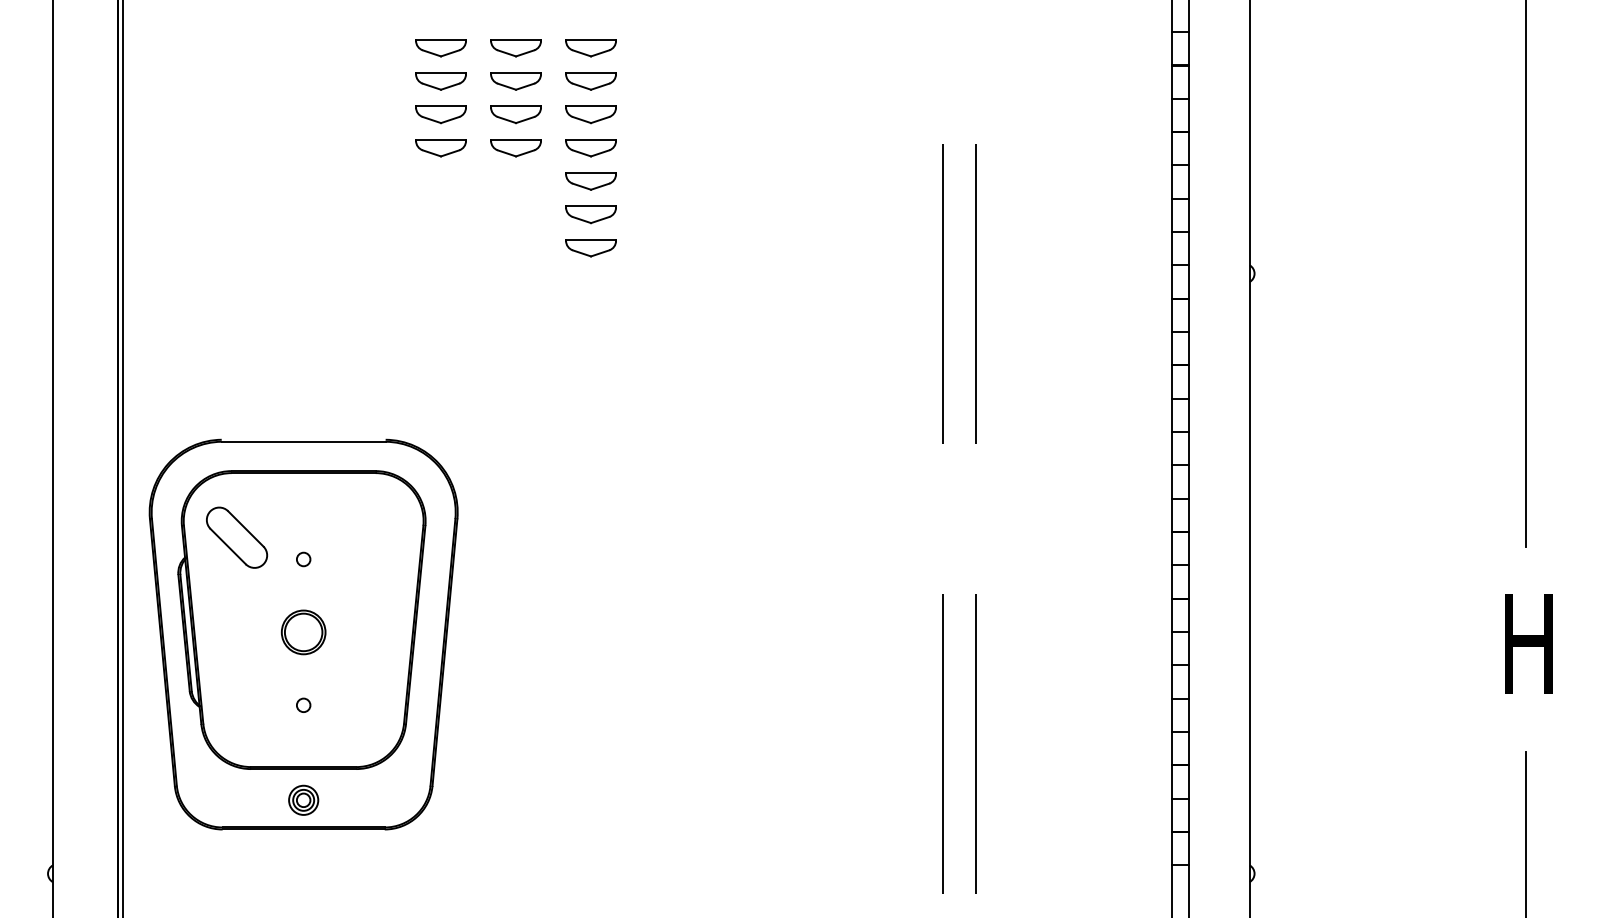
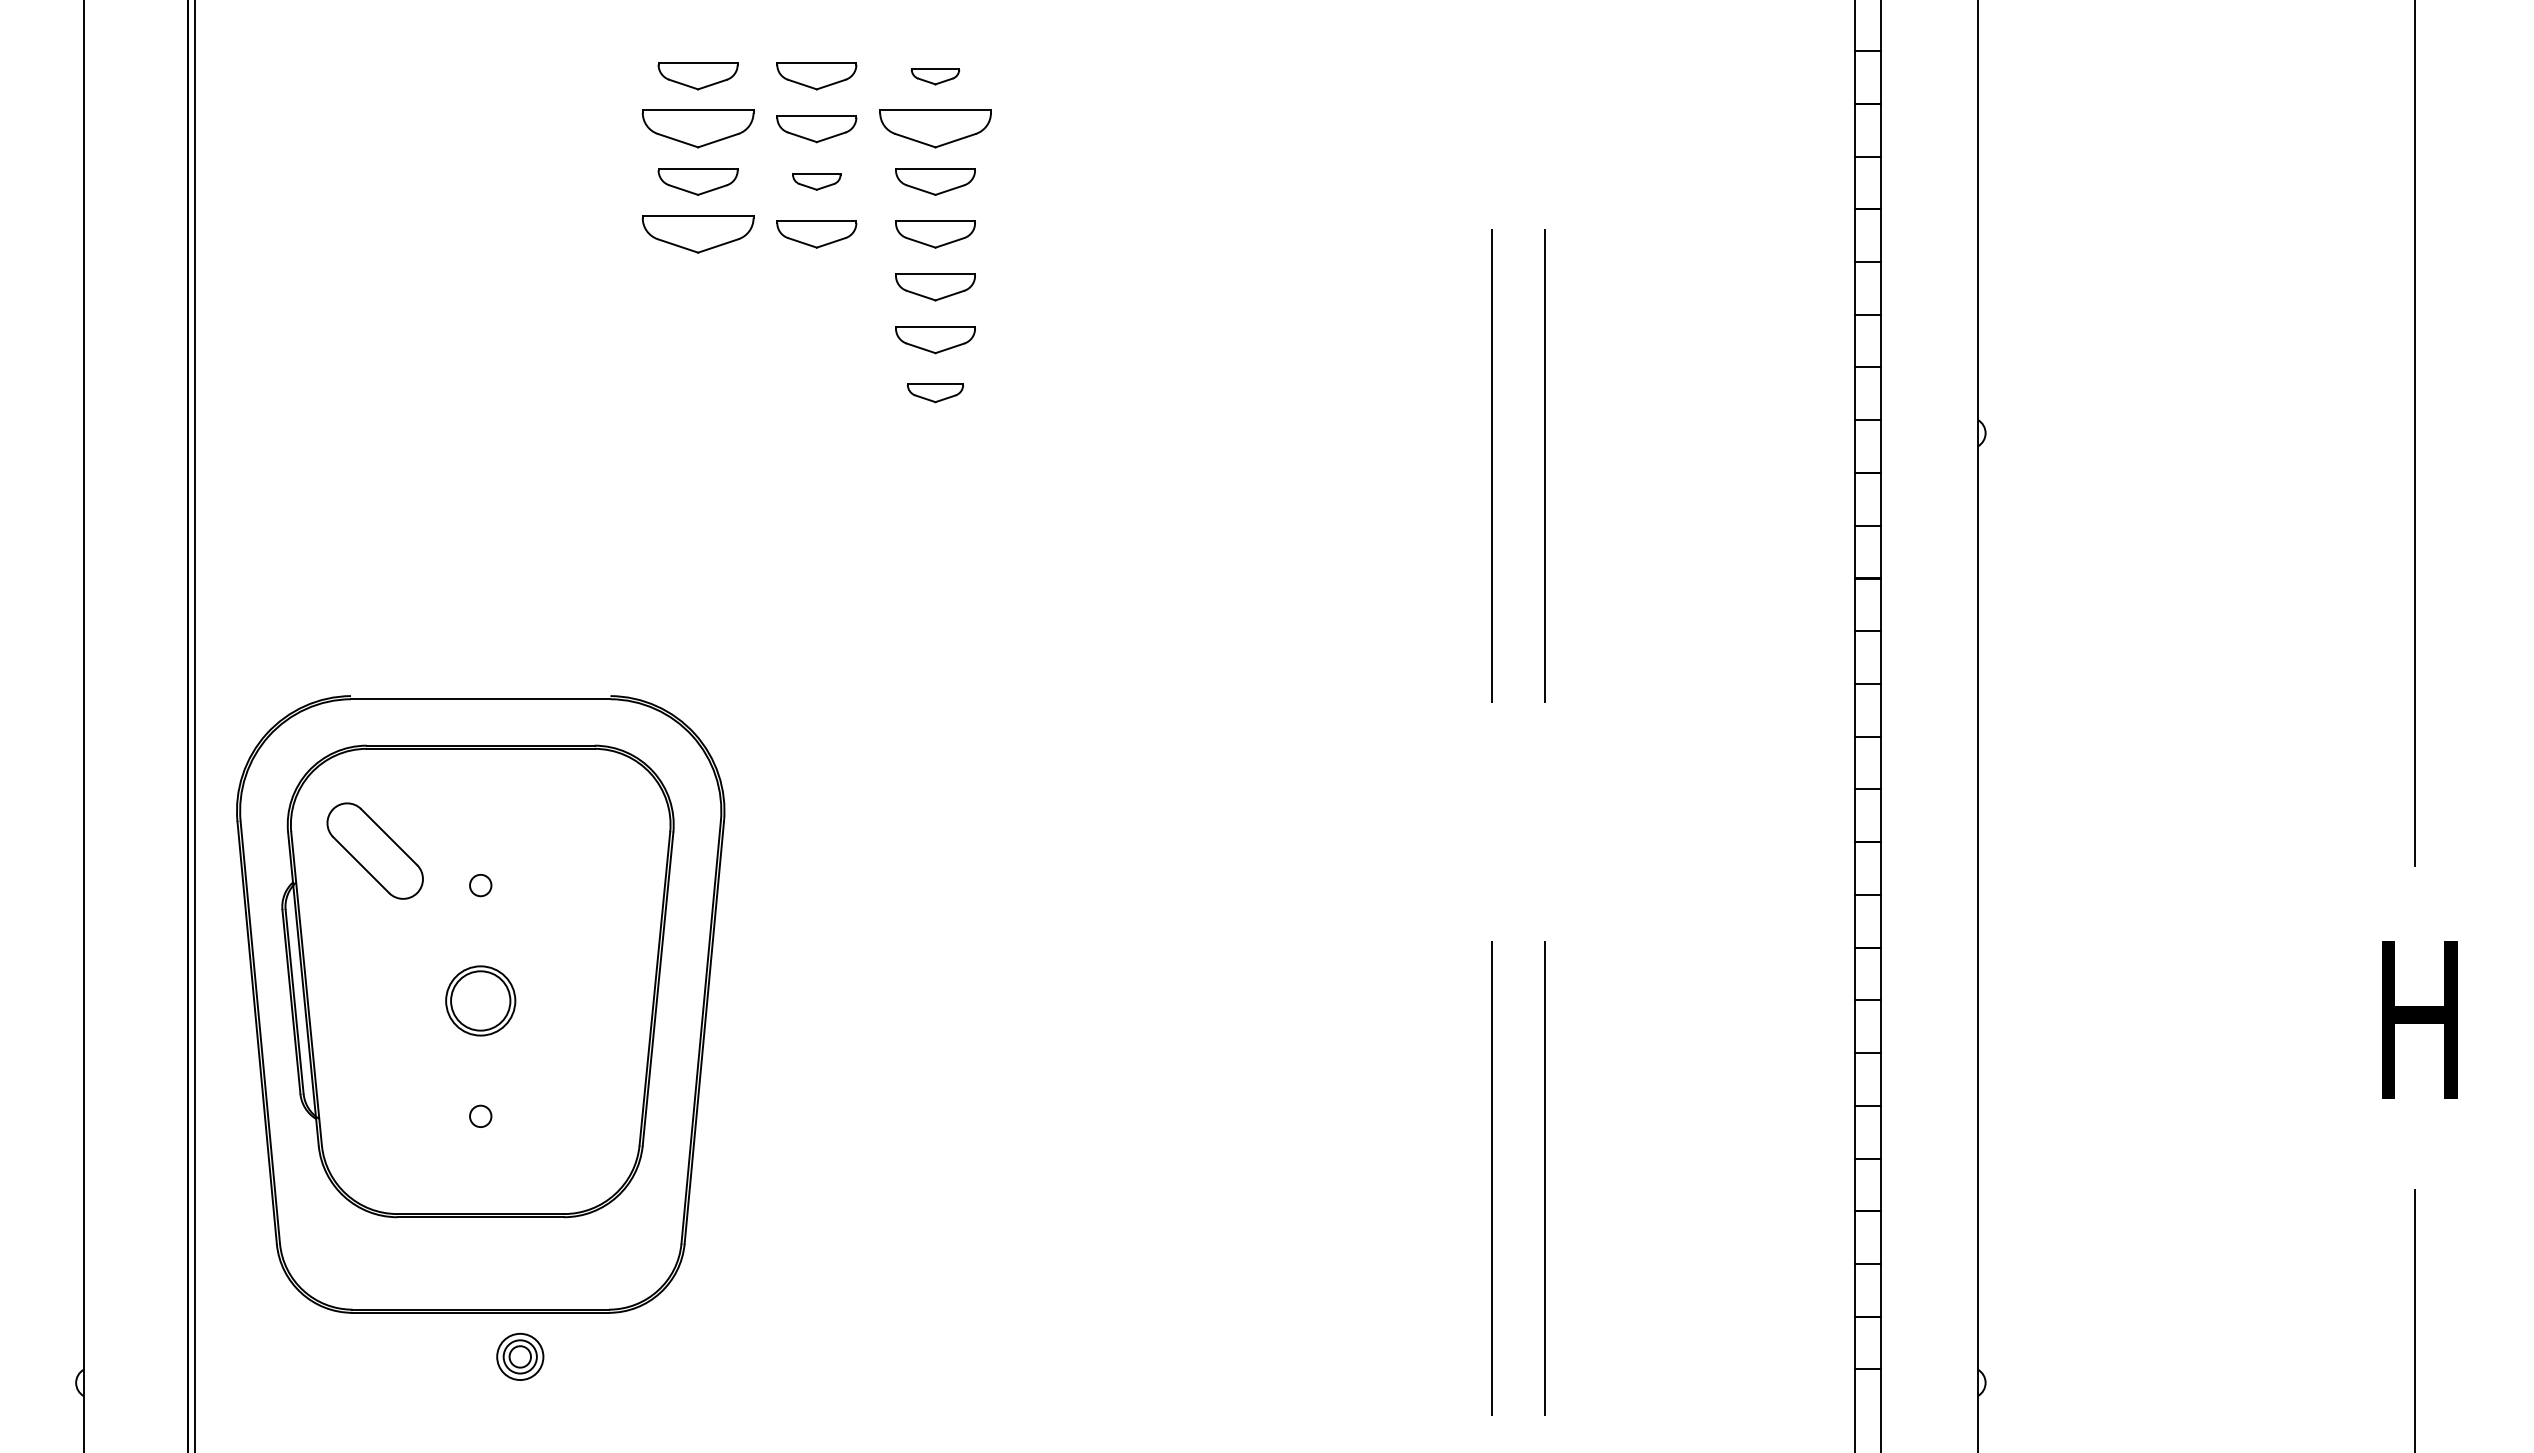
part: (590, 48) -> (934, 76), size x0.6
part: (440, 81) -> (697, 129), size x1.4
part: (590, 81) -> (934, 129), size x1.4
part: (515, 114) -> (815, 181), size x0.6
part: (440, 148) -> (697, 235), size x1.4
part: (590, 248) -> (934, 393), size x0.7
part: (303, 799) -> (520, 1355), moved

